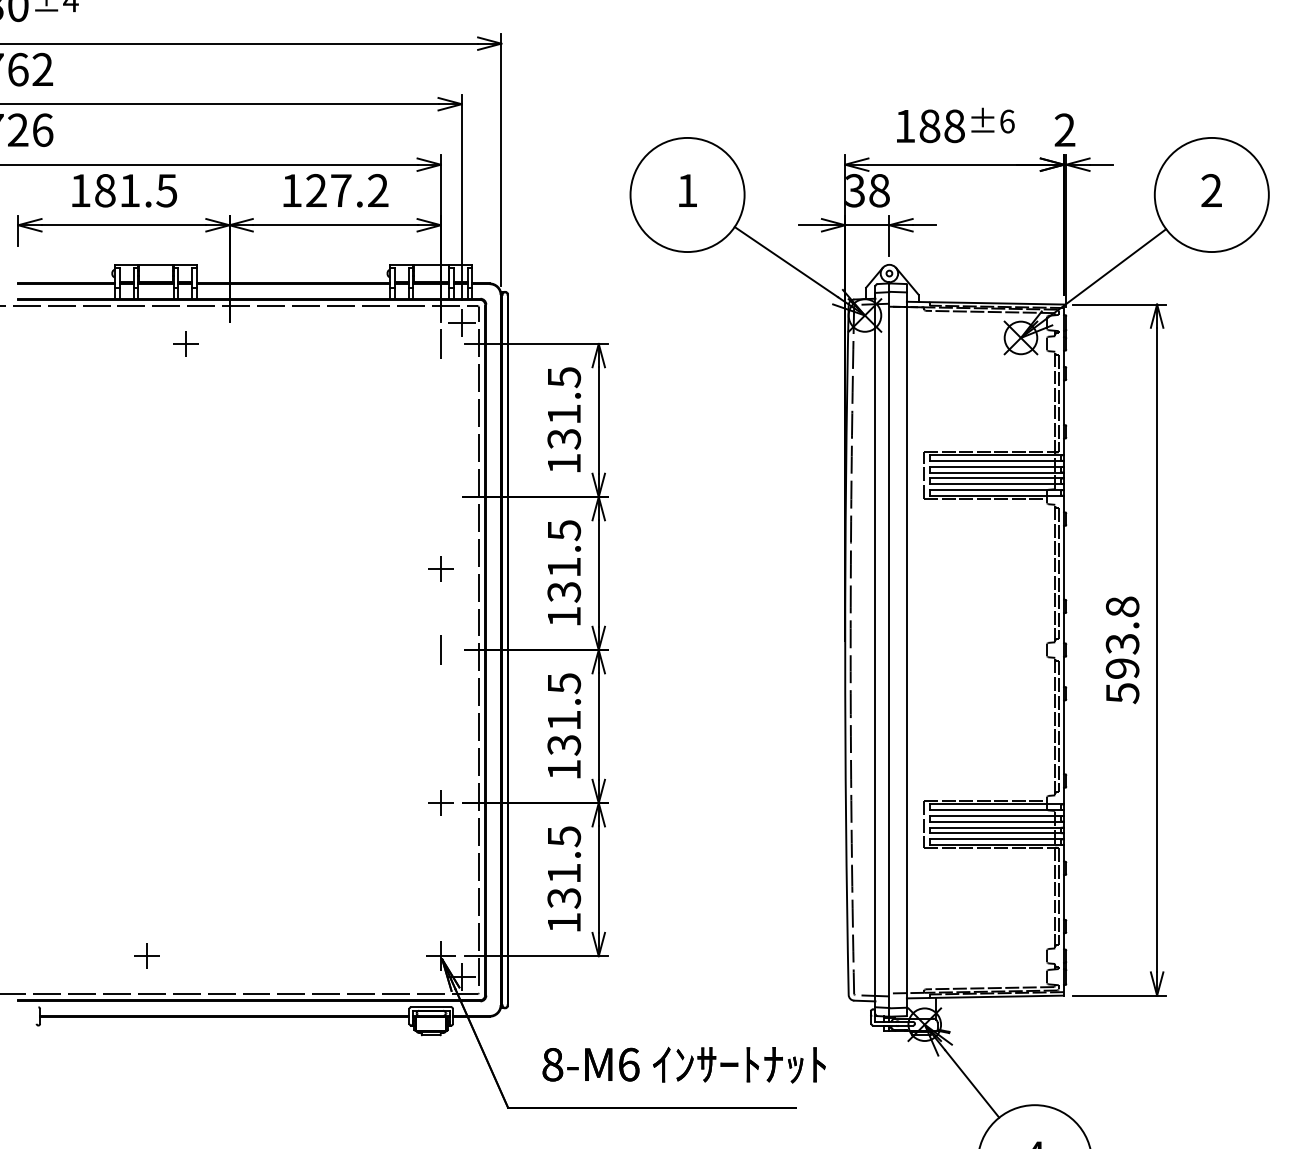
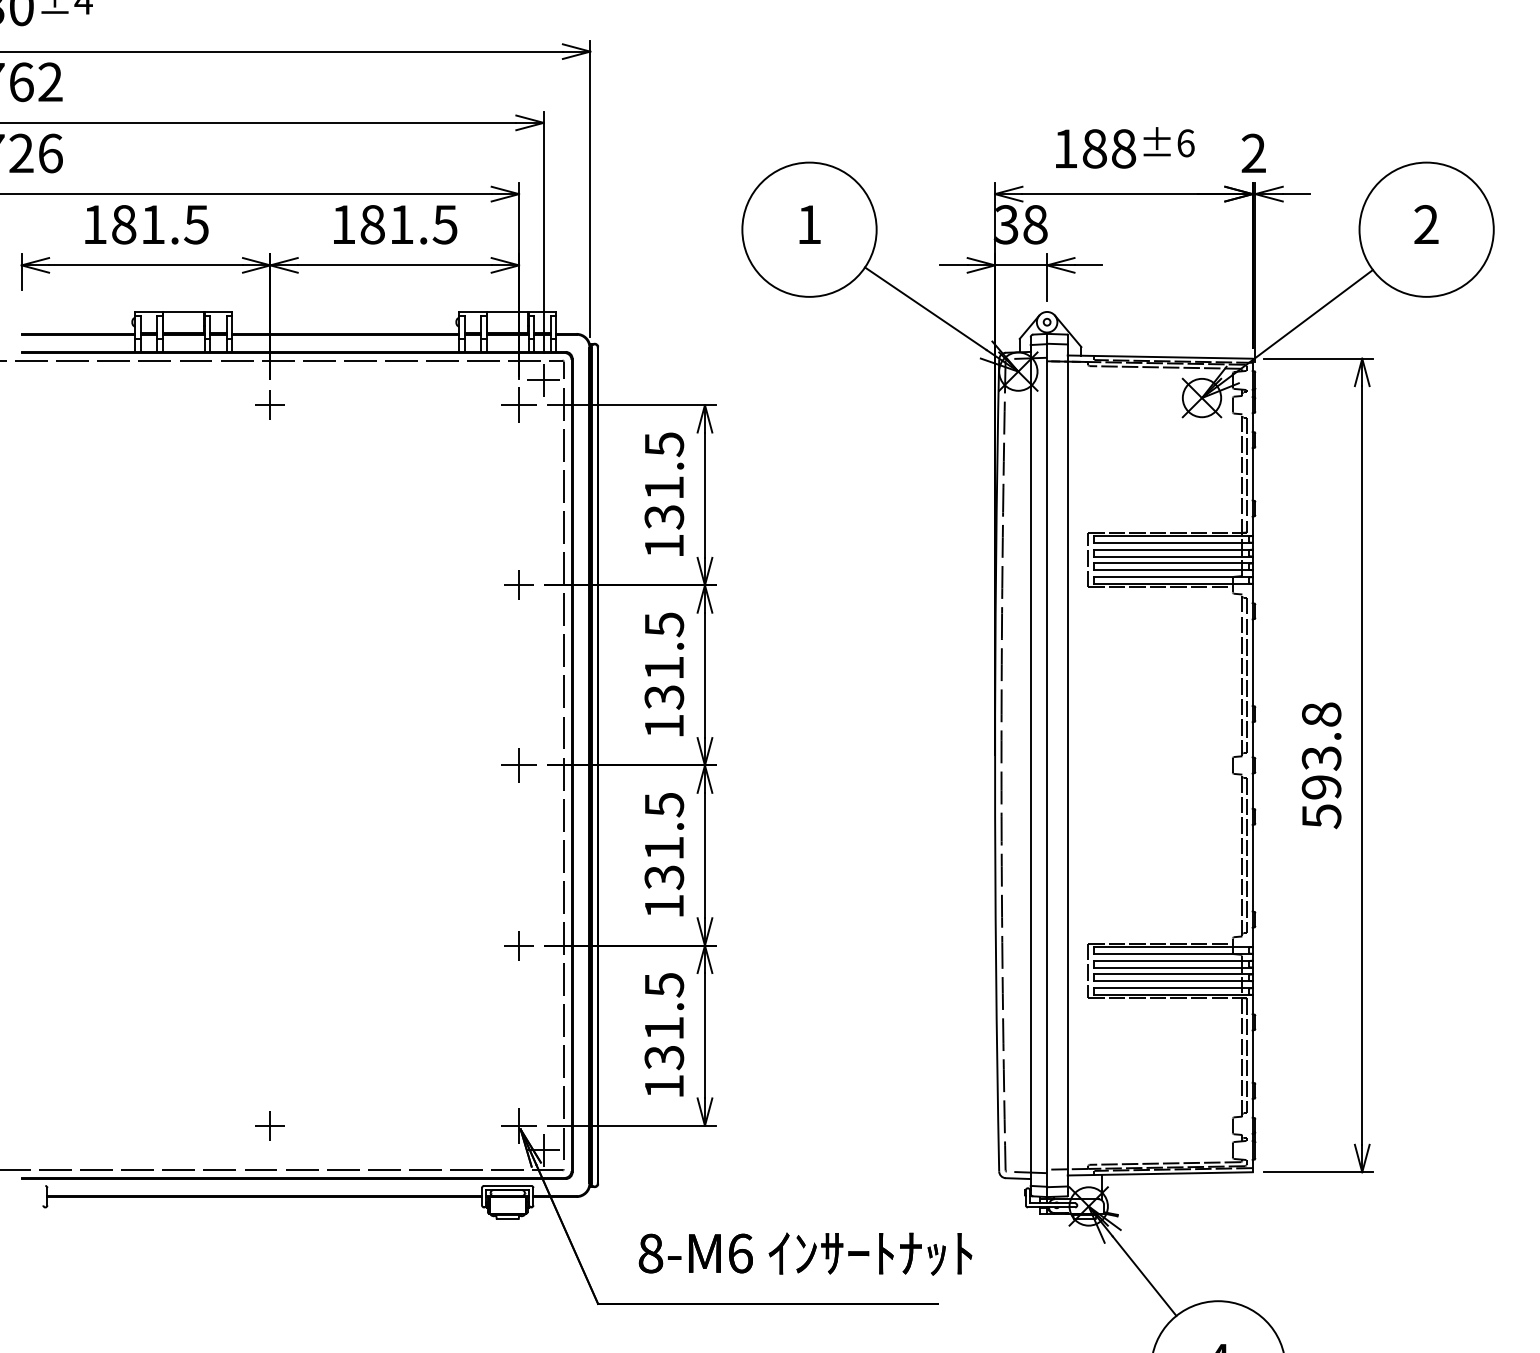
text: (346, 190) -> (408, 224), 127.2 -> 181.5
part: (185, 343) -> (269, 404), moved
line: (440, 344) -> (518, 405), added
part: (440, 568) -> (518, 584), moved
line: (440, 650) -> (518, 765), added
part: (146, 955) -> (269, 1125), moved

